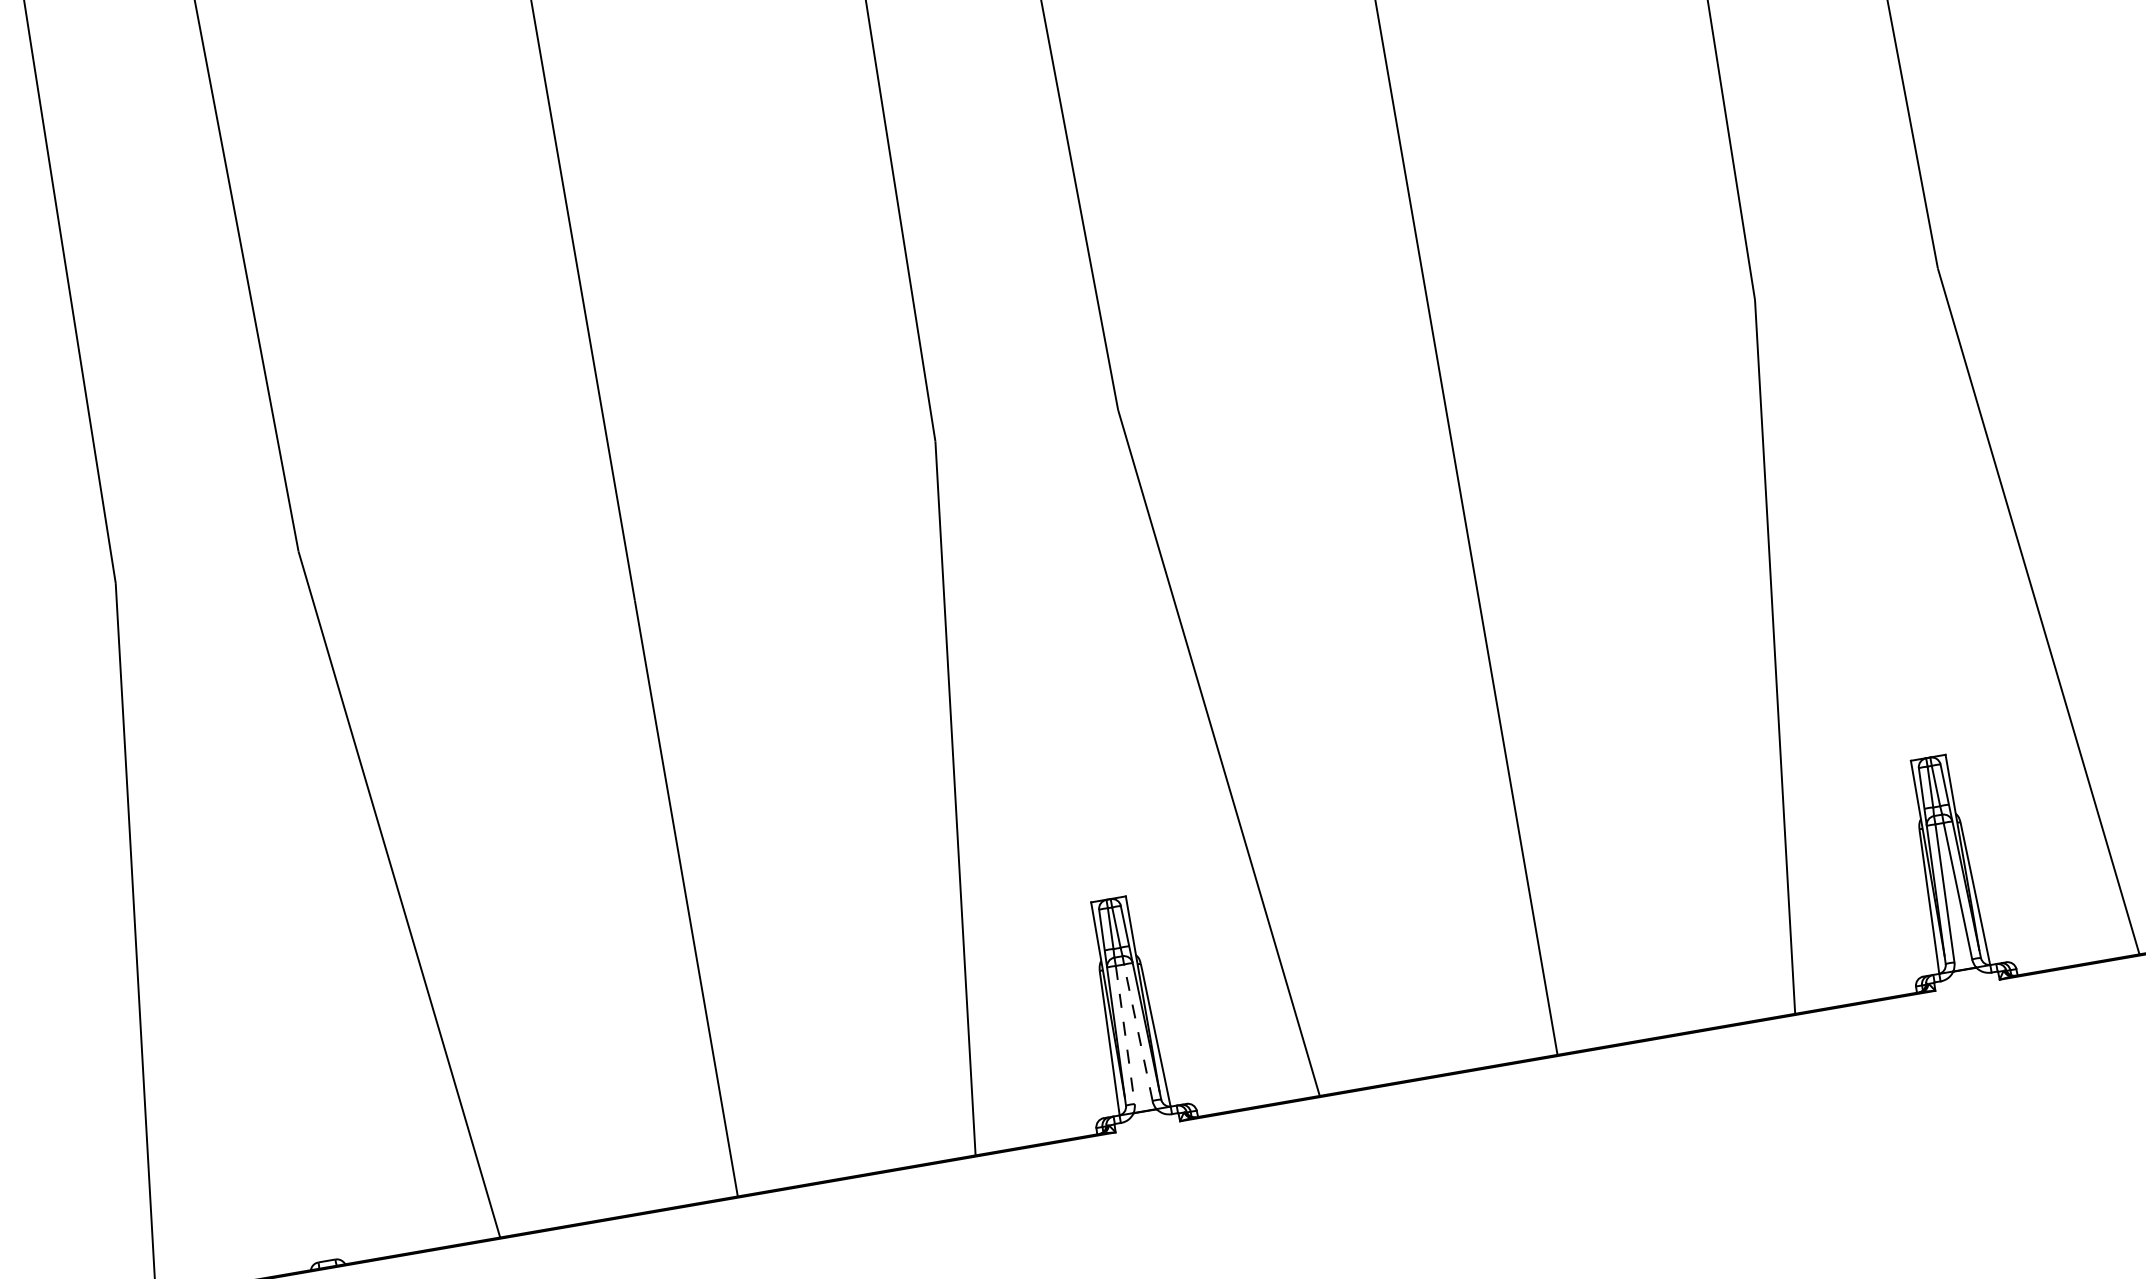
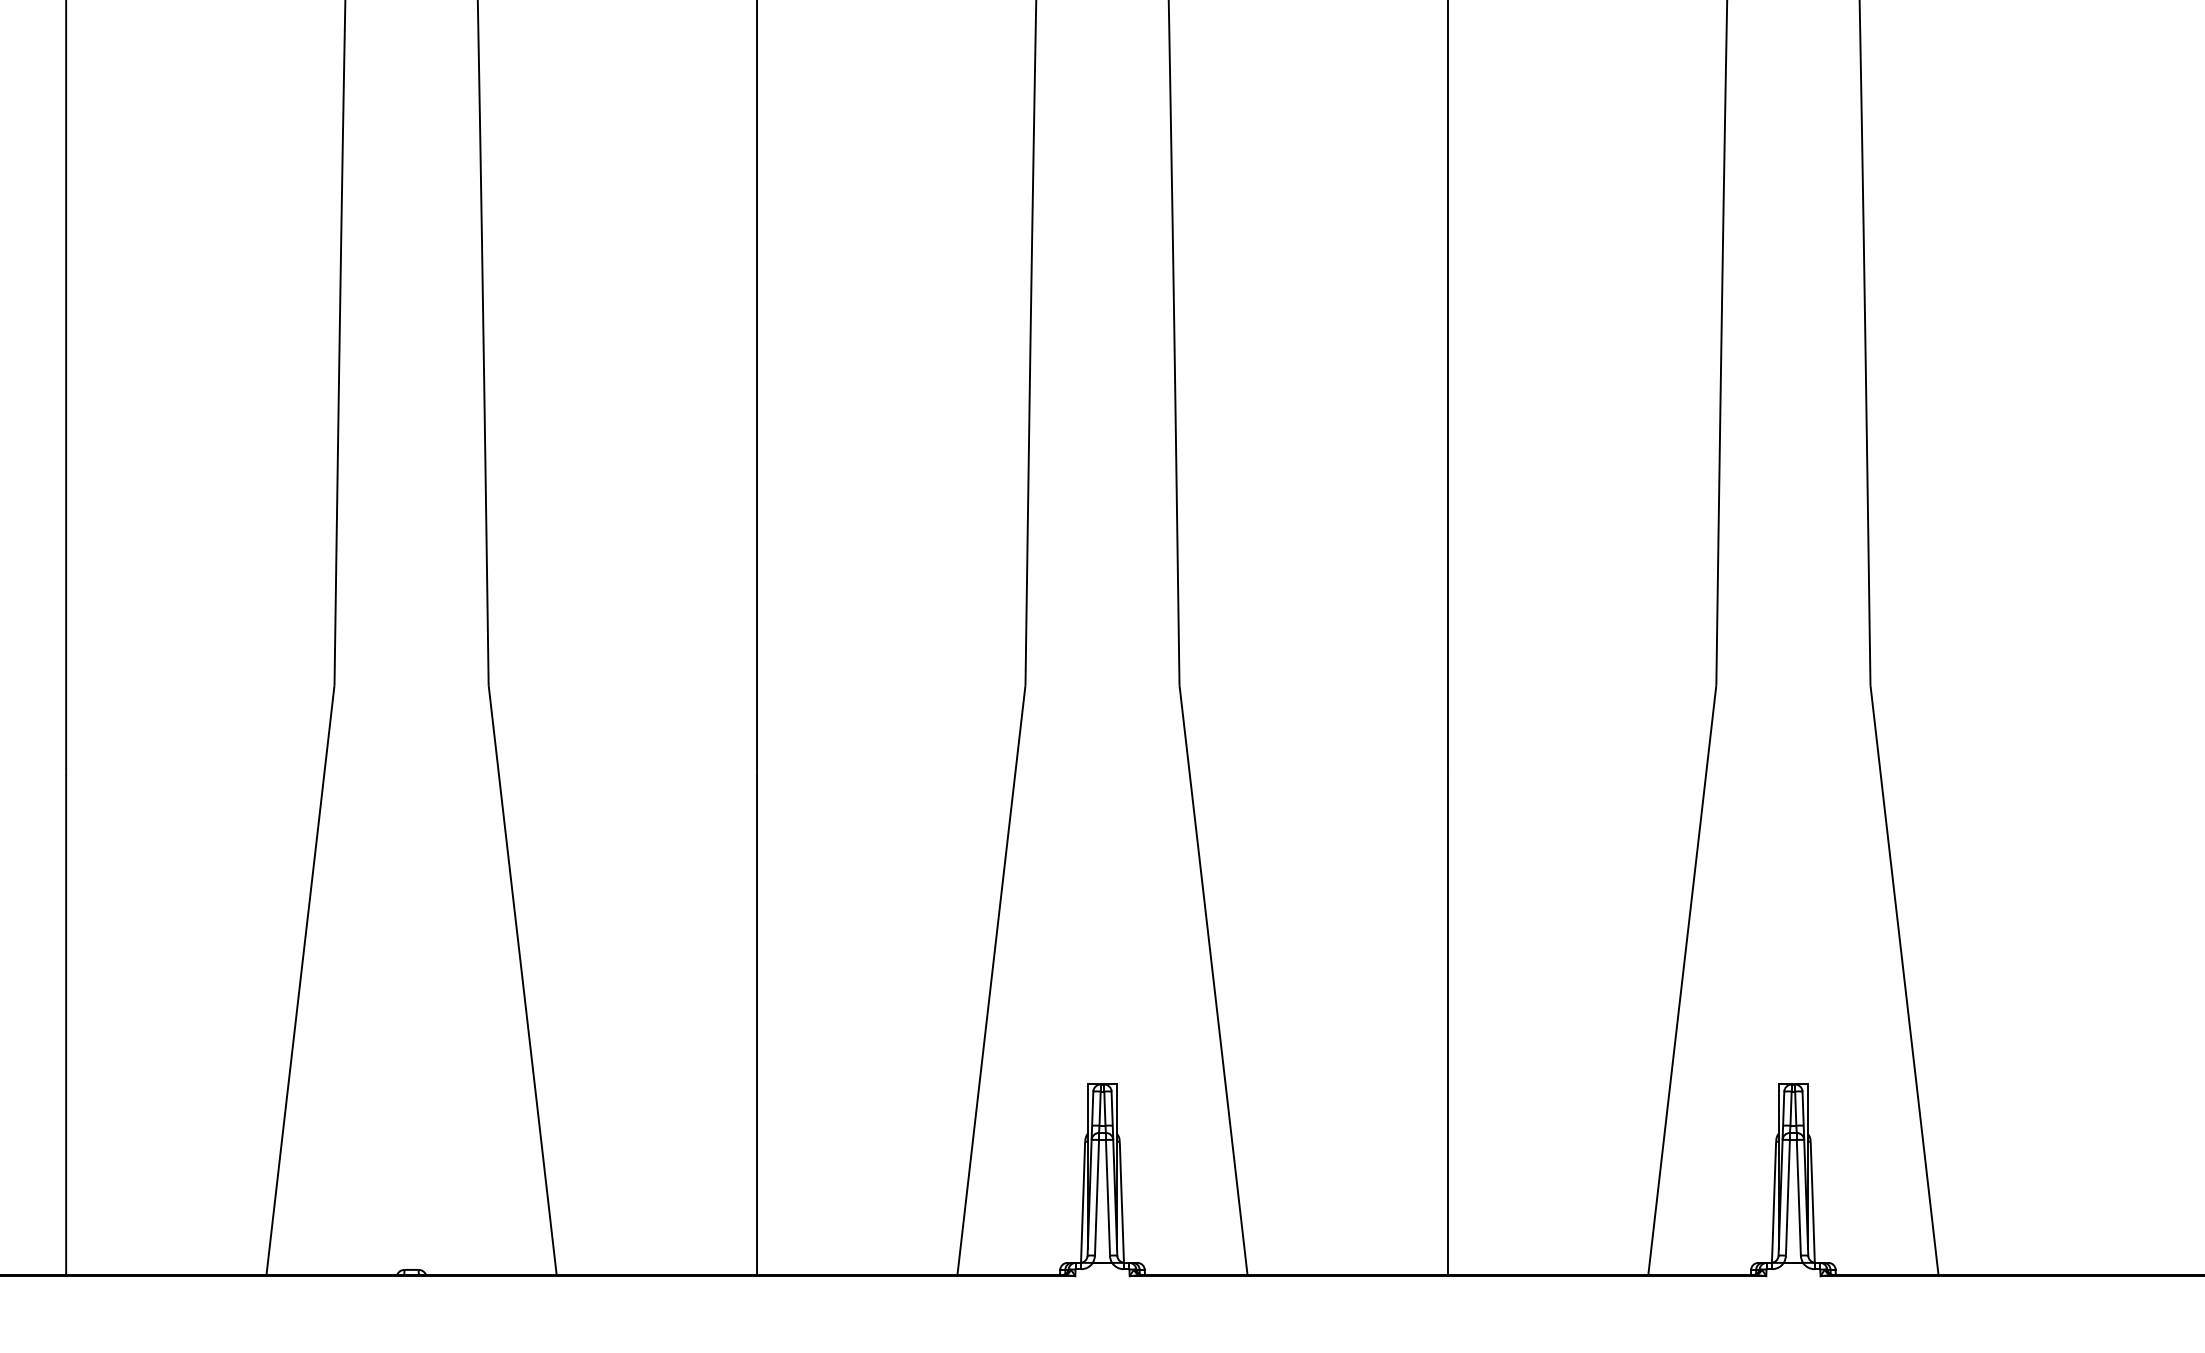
line: (1138, 1032) -> (1108, 1197), dashed -> solid
line: (1125, 1034) -> (1097, 1197), dashed -> solid

